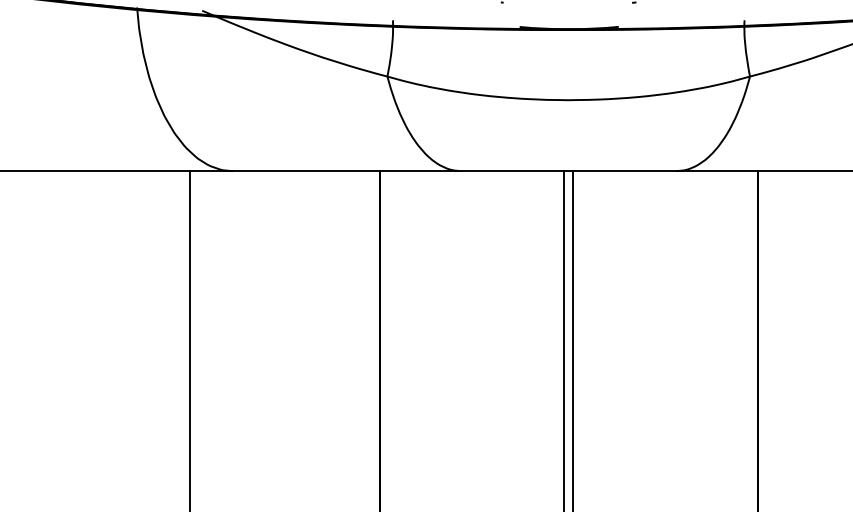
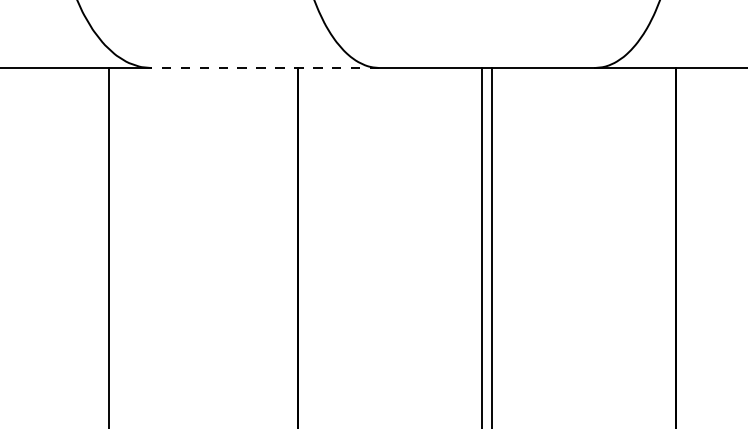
line: (346, 171) -> (265, 68), solid -> dashed

